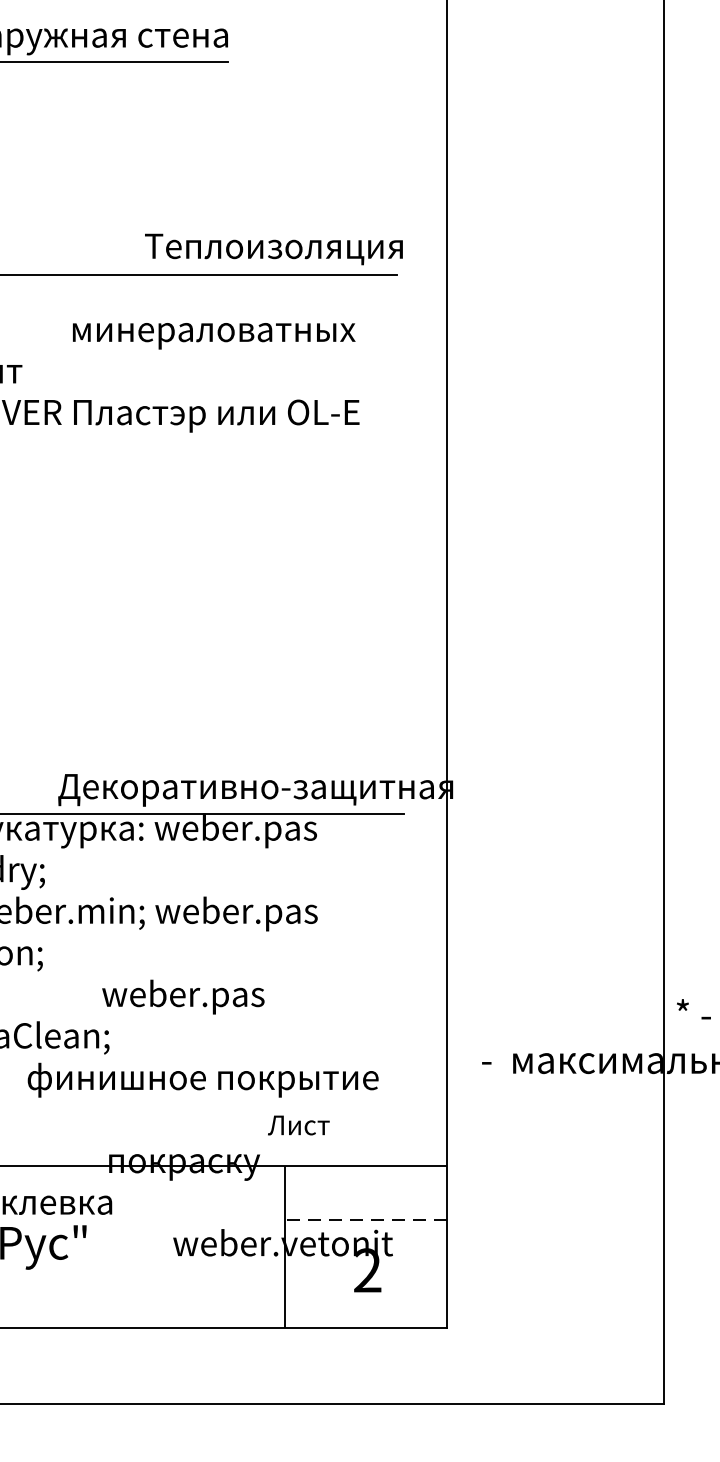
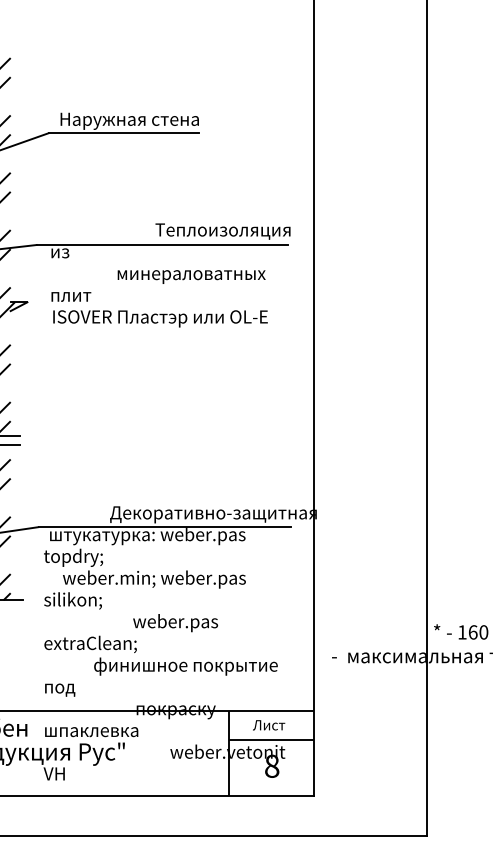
text: (299, 1125) -> (269, 725), moved
line: (366, 1219) -> (271, 739), dashed -> solid
text: (368, 1269) -> (272, 765), 2 -> 8

